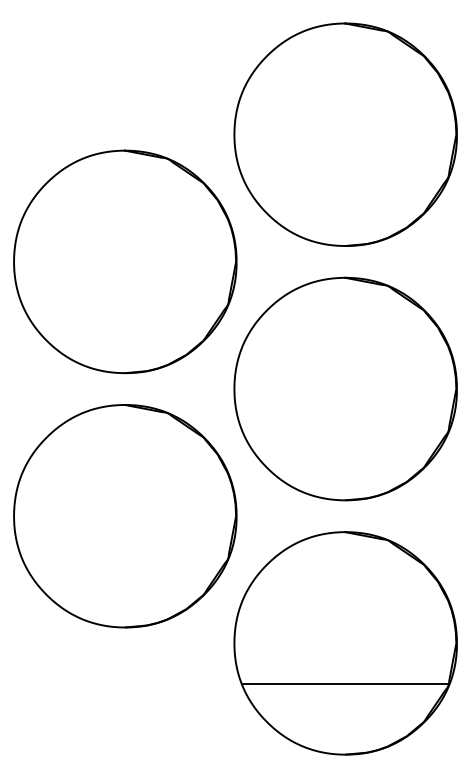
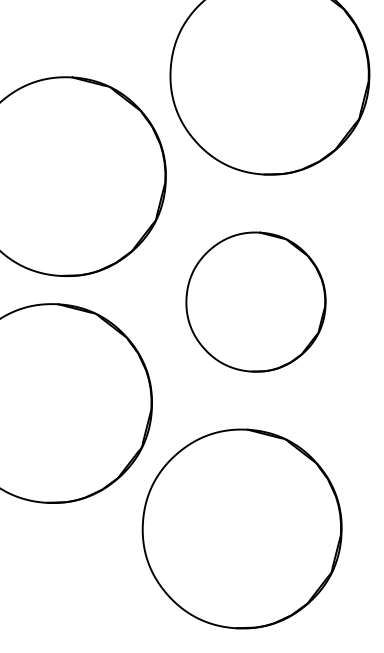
part: (345, 388) -> (255, 301), size x0.7
line: (344, 683) -> (238, 564), removed

